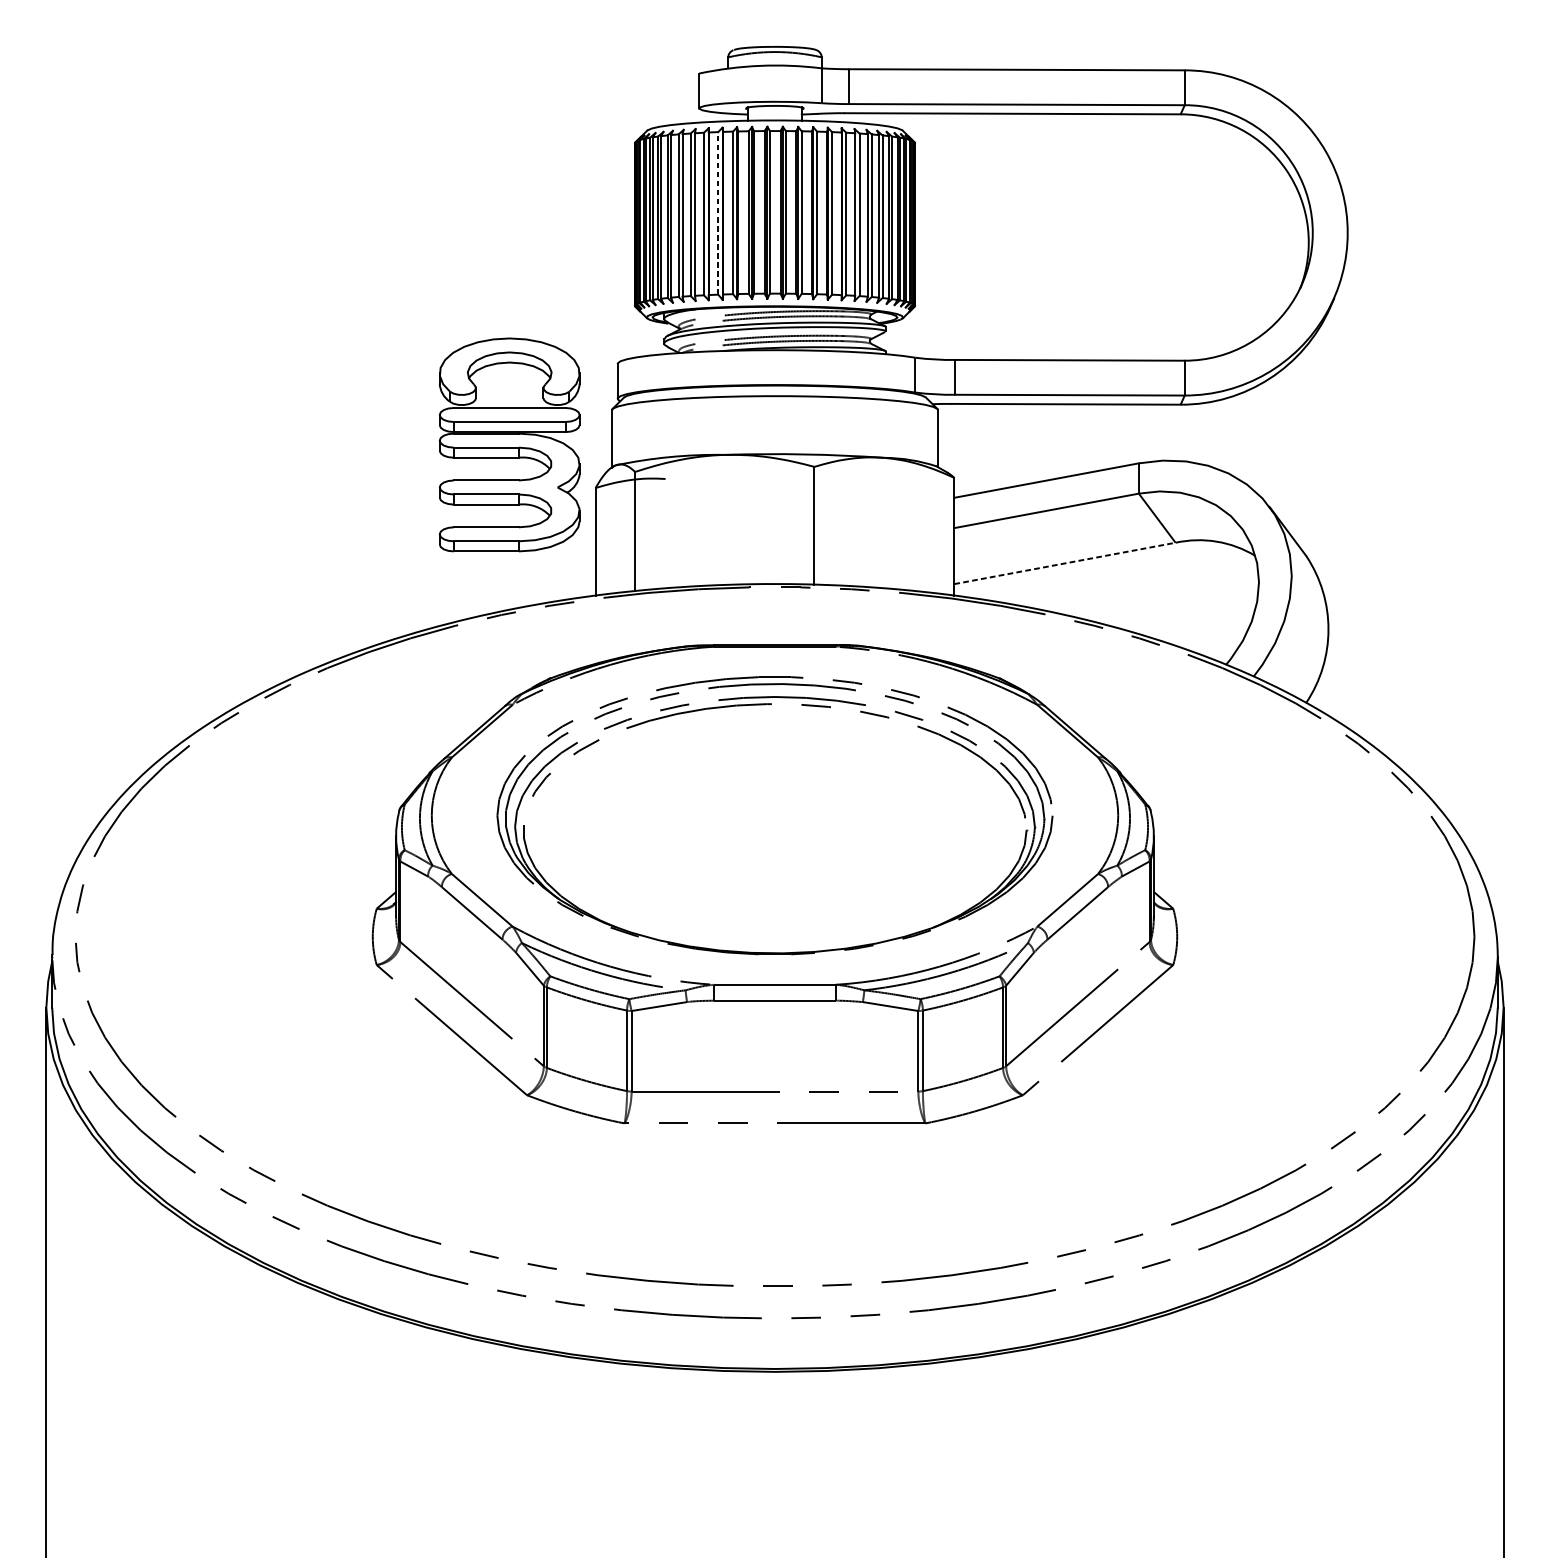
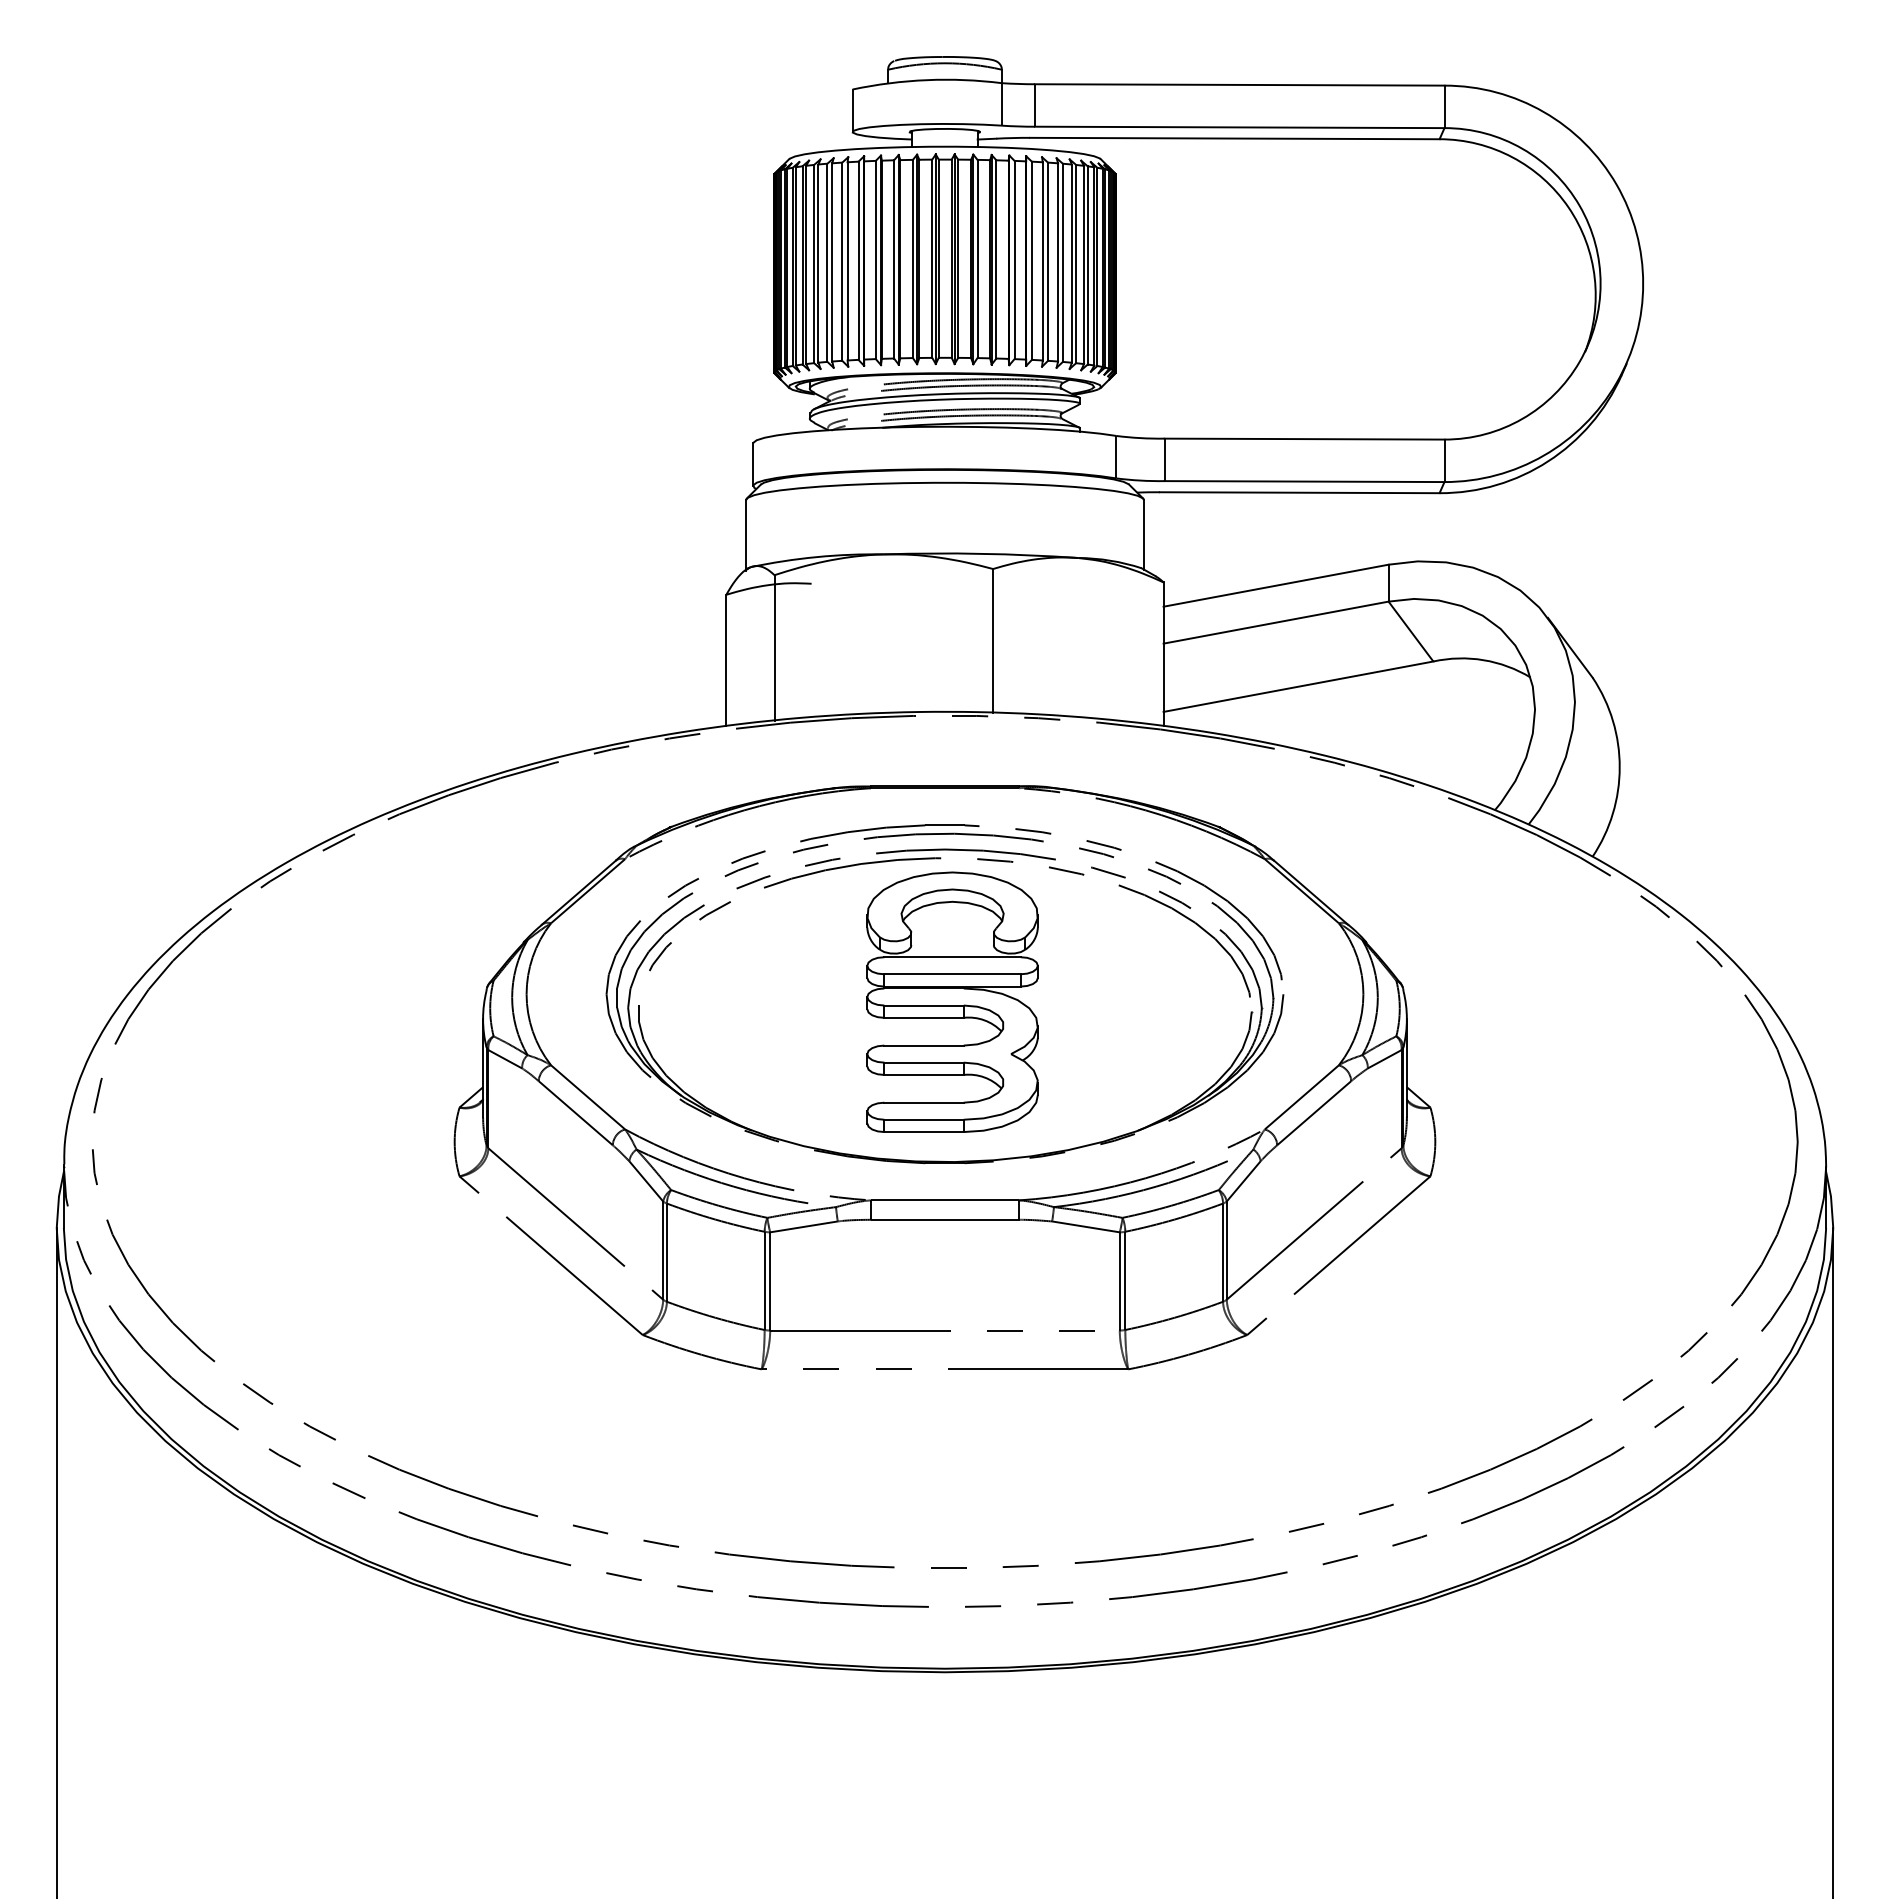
line: (717, 212) -> (875, 259), dashed -> solid
part: (509, 444) -> (952, 1001), moved
line: (1064, 563) -> (1298, 686), dashed -> solid

